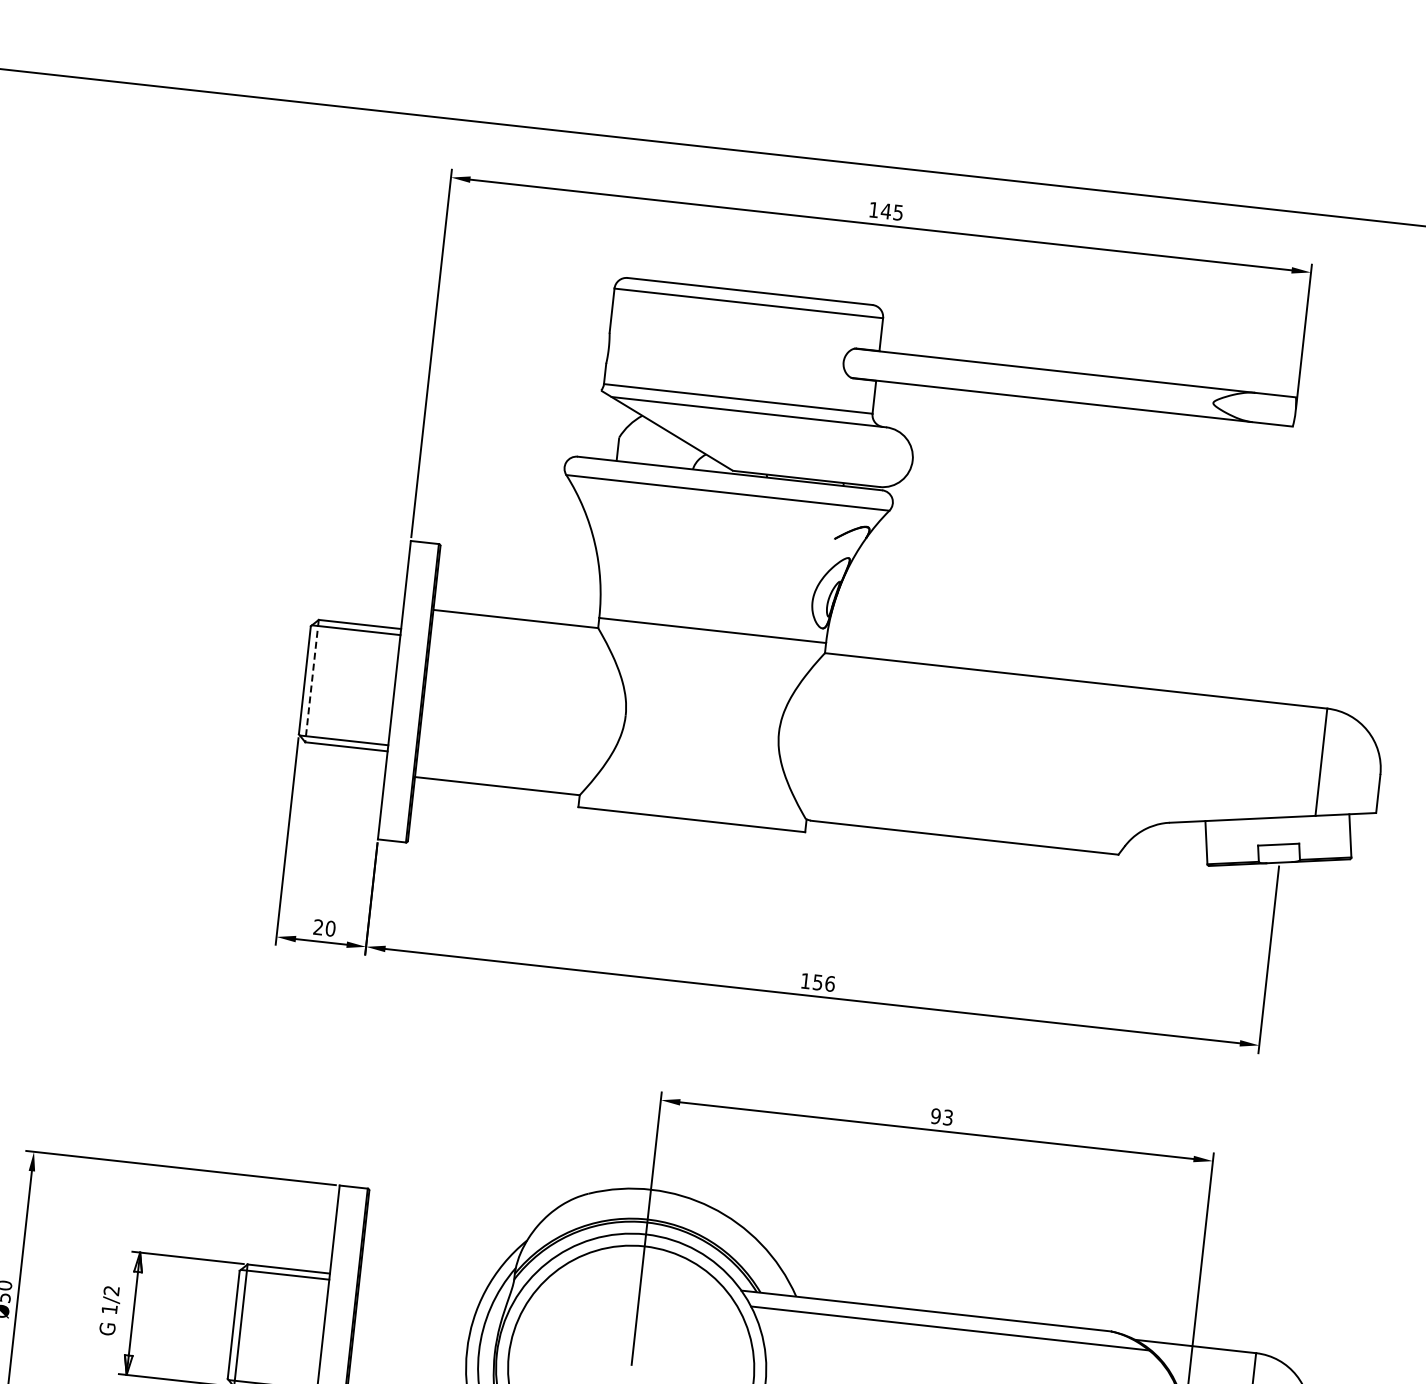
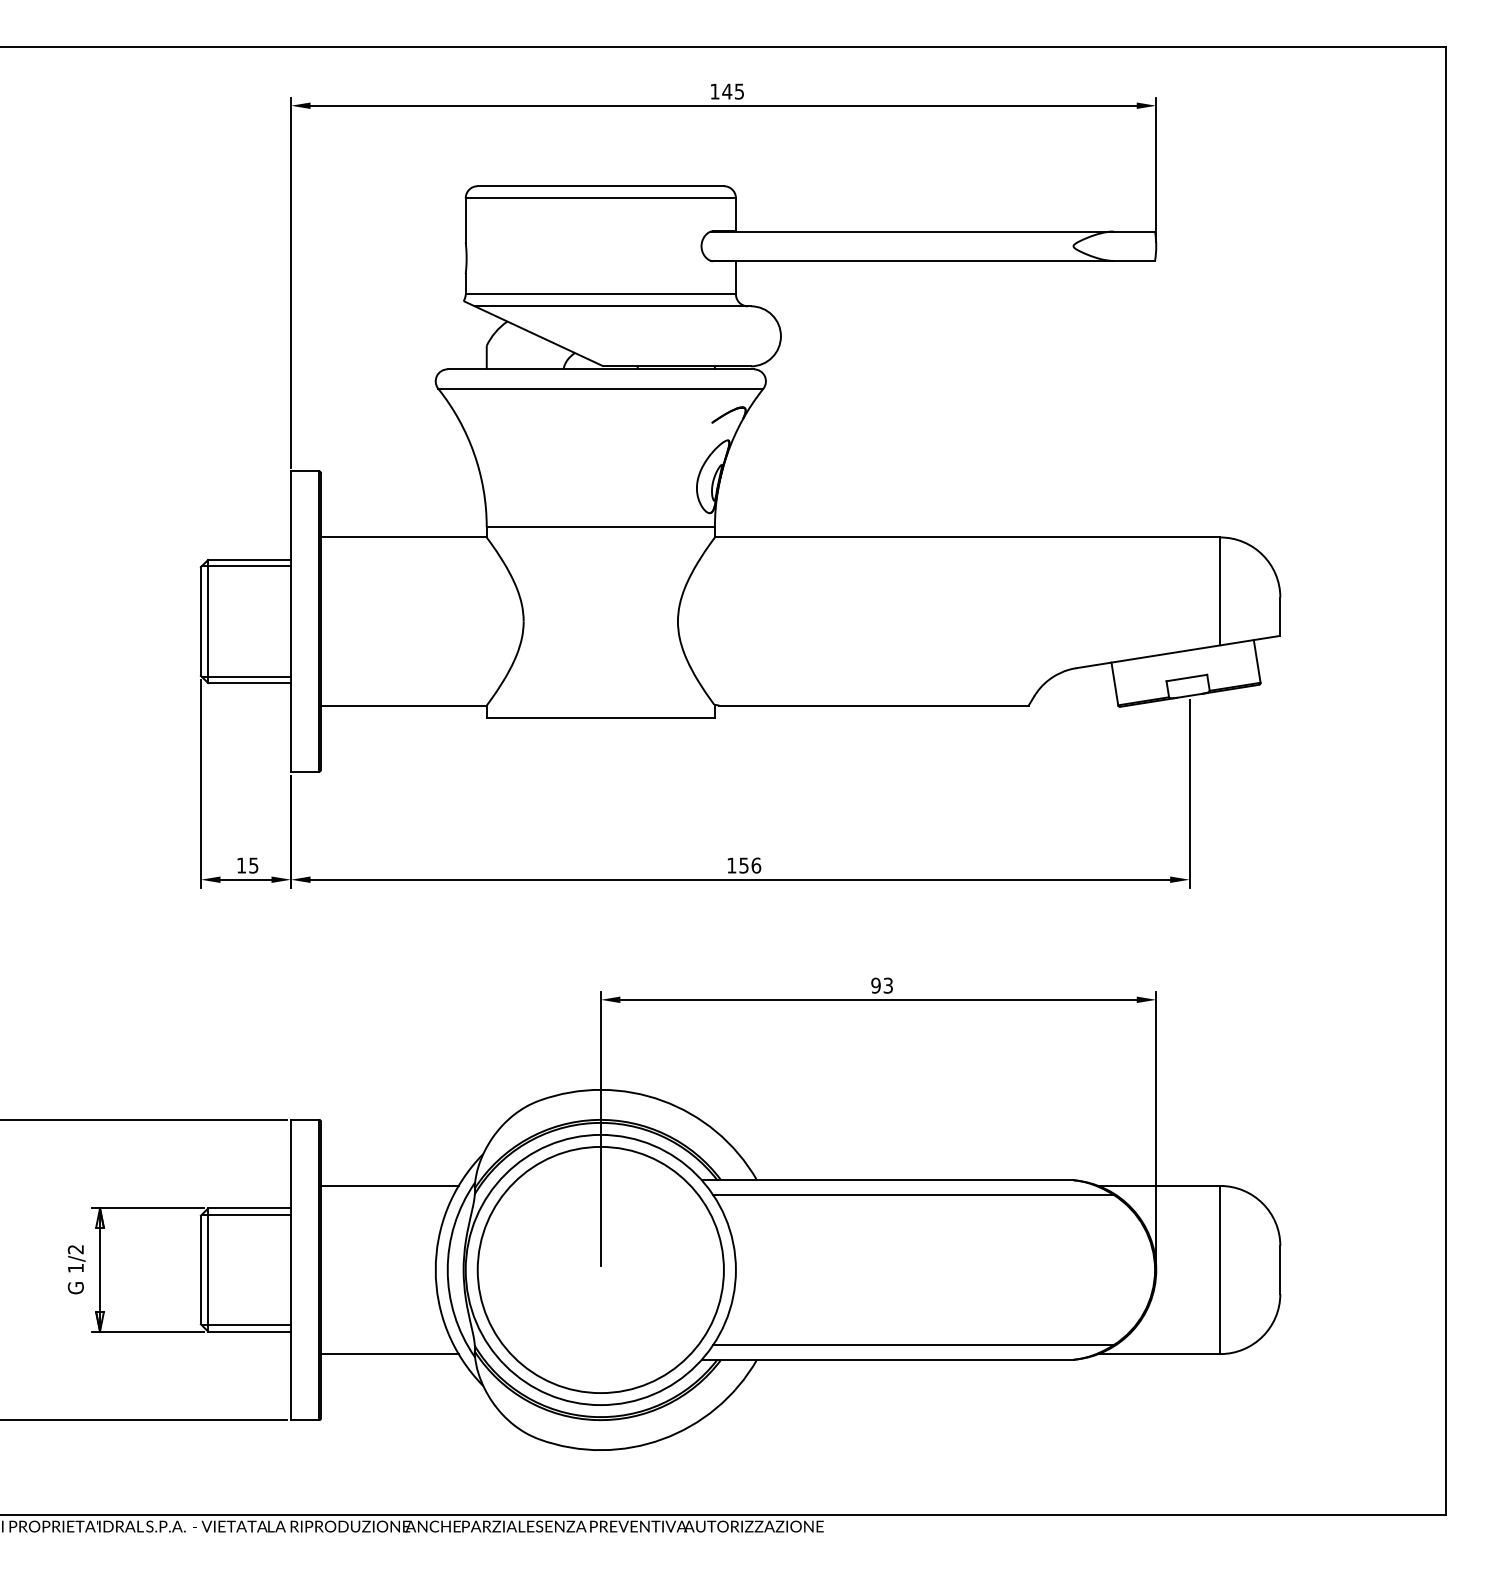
line: (312, 681) -> (208, 621), dashed -> solid
text: (324, 927) -> (247, 865), 20 -> 15
line: (430, 1261) -> (389, 1185), added

